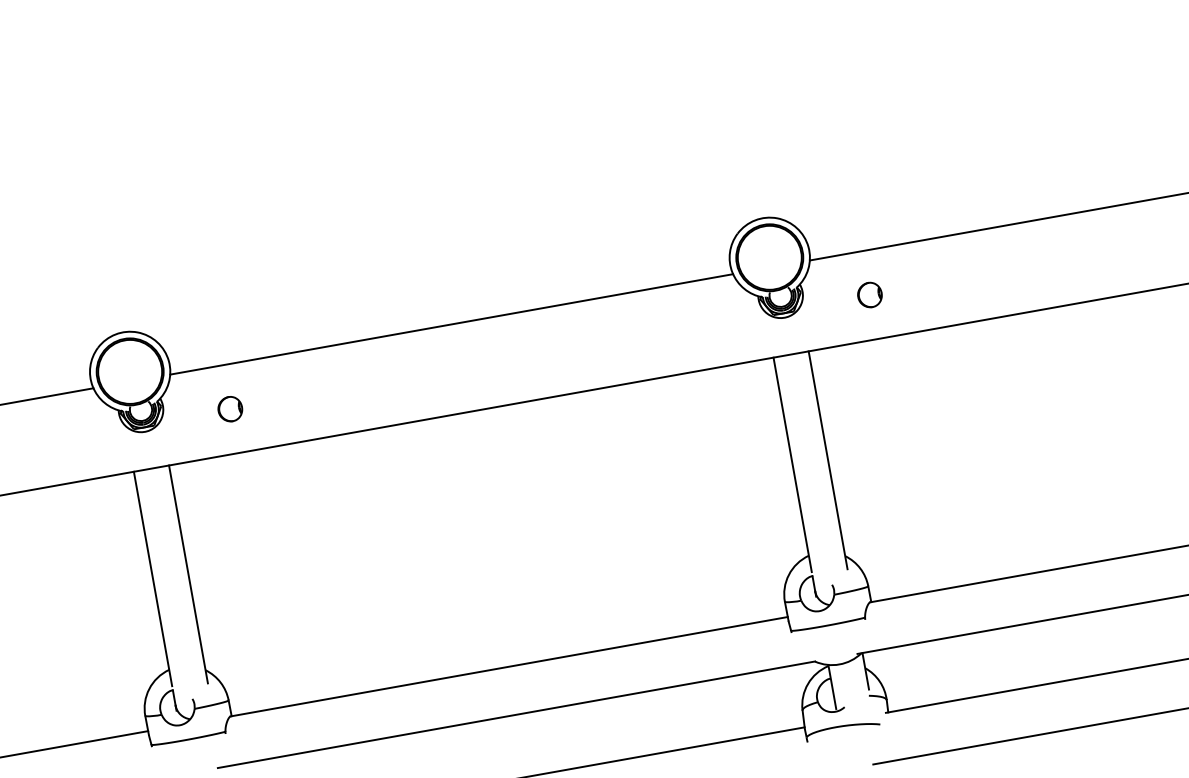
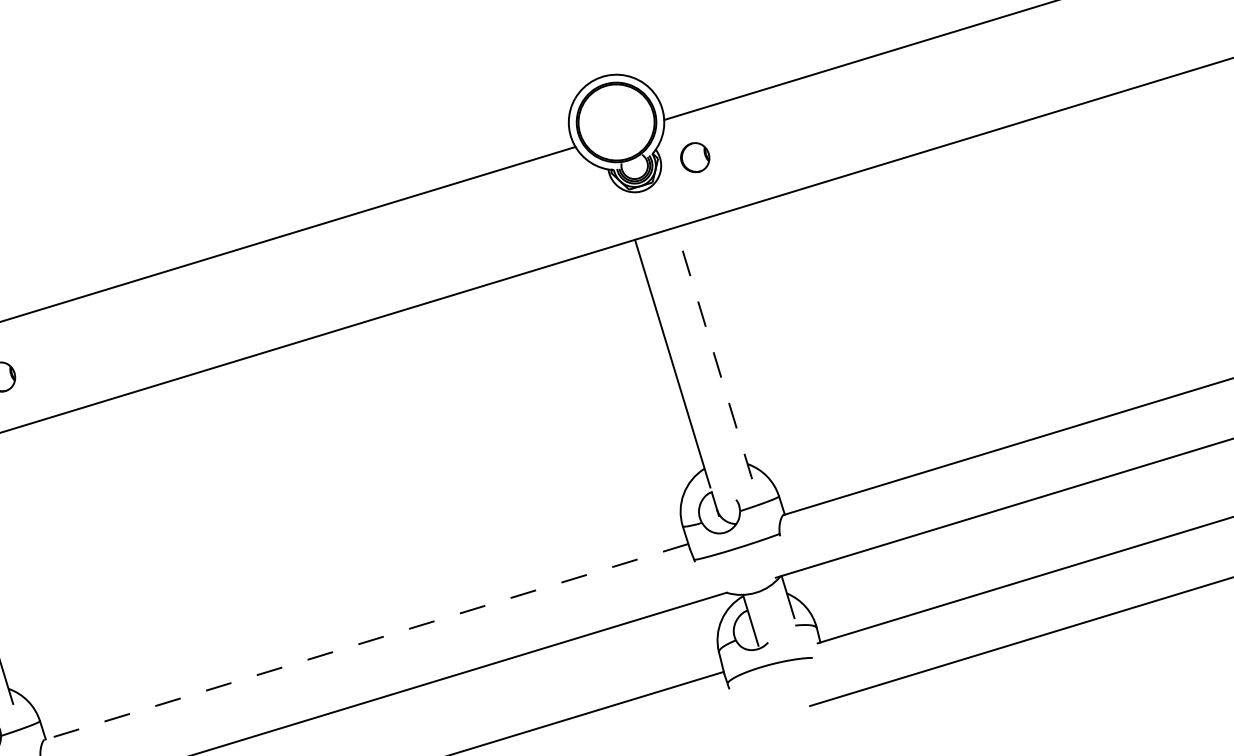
part: (869, 294) -> (694, 157), moved
line: (828, 460) -> (714, 353), solid -> dashed
line: (509, 666) -> (366, 641), solid -> dashed

